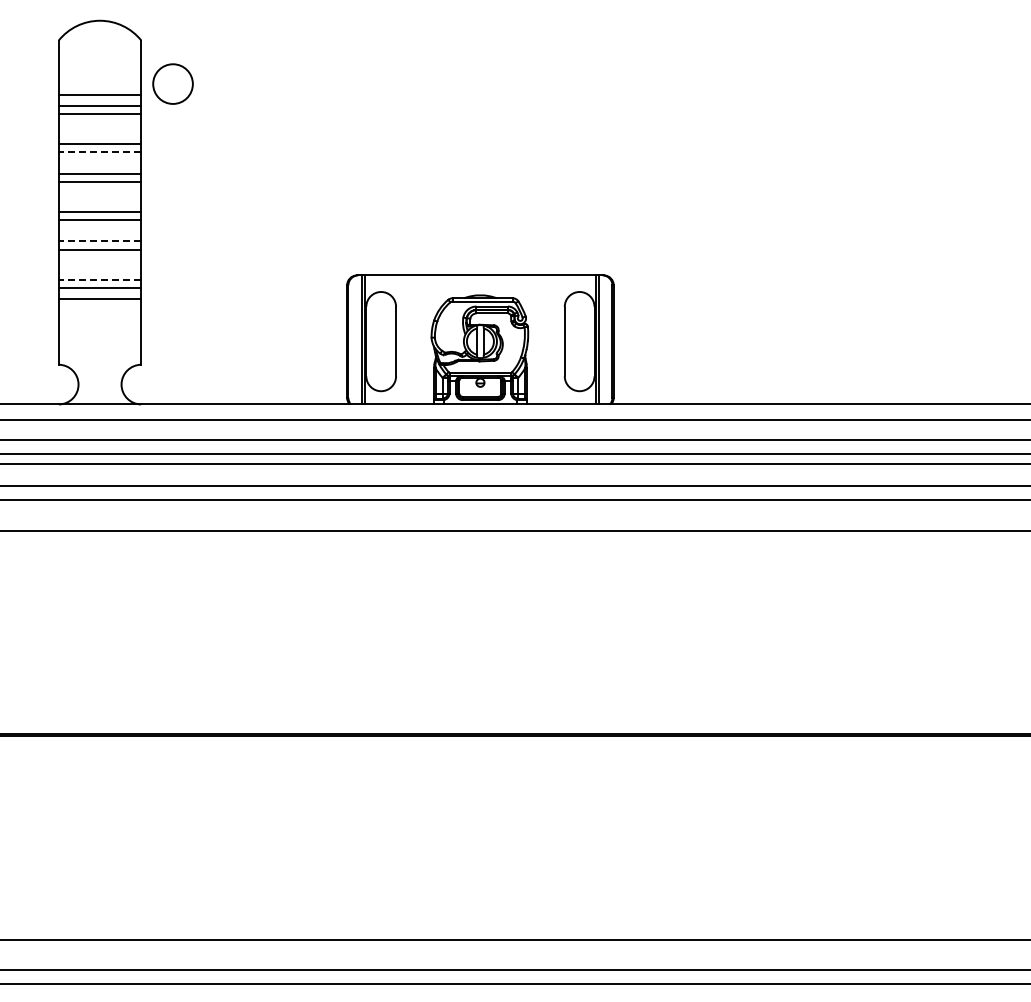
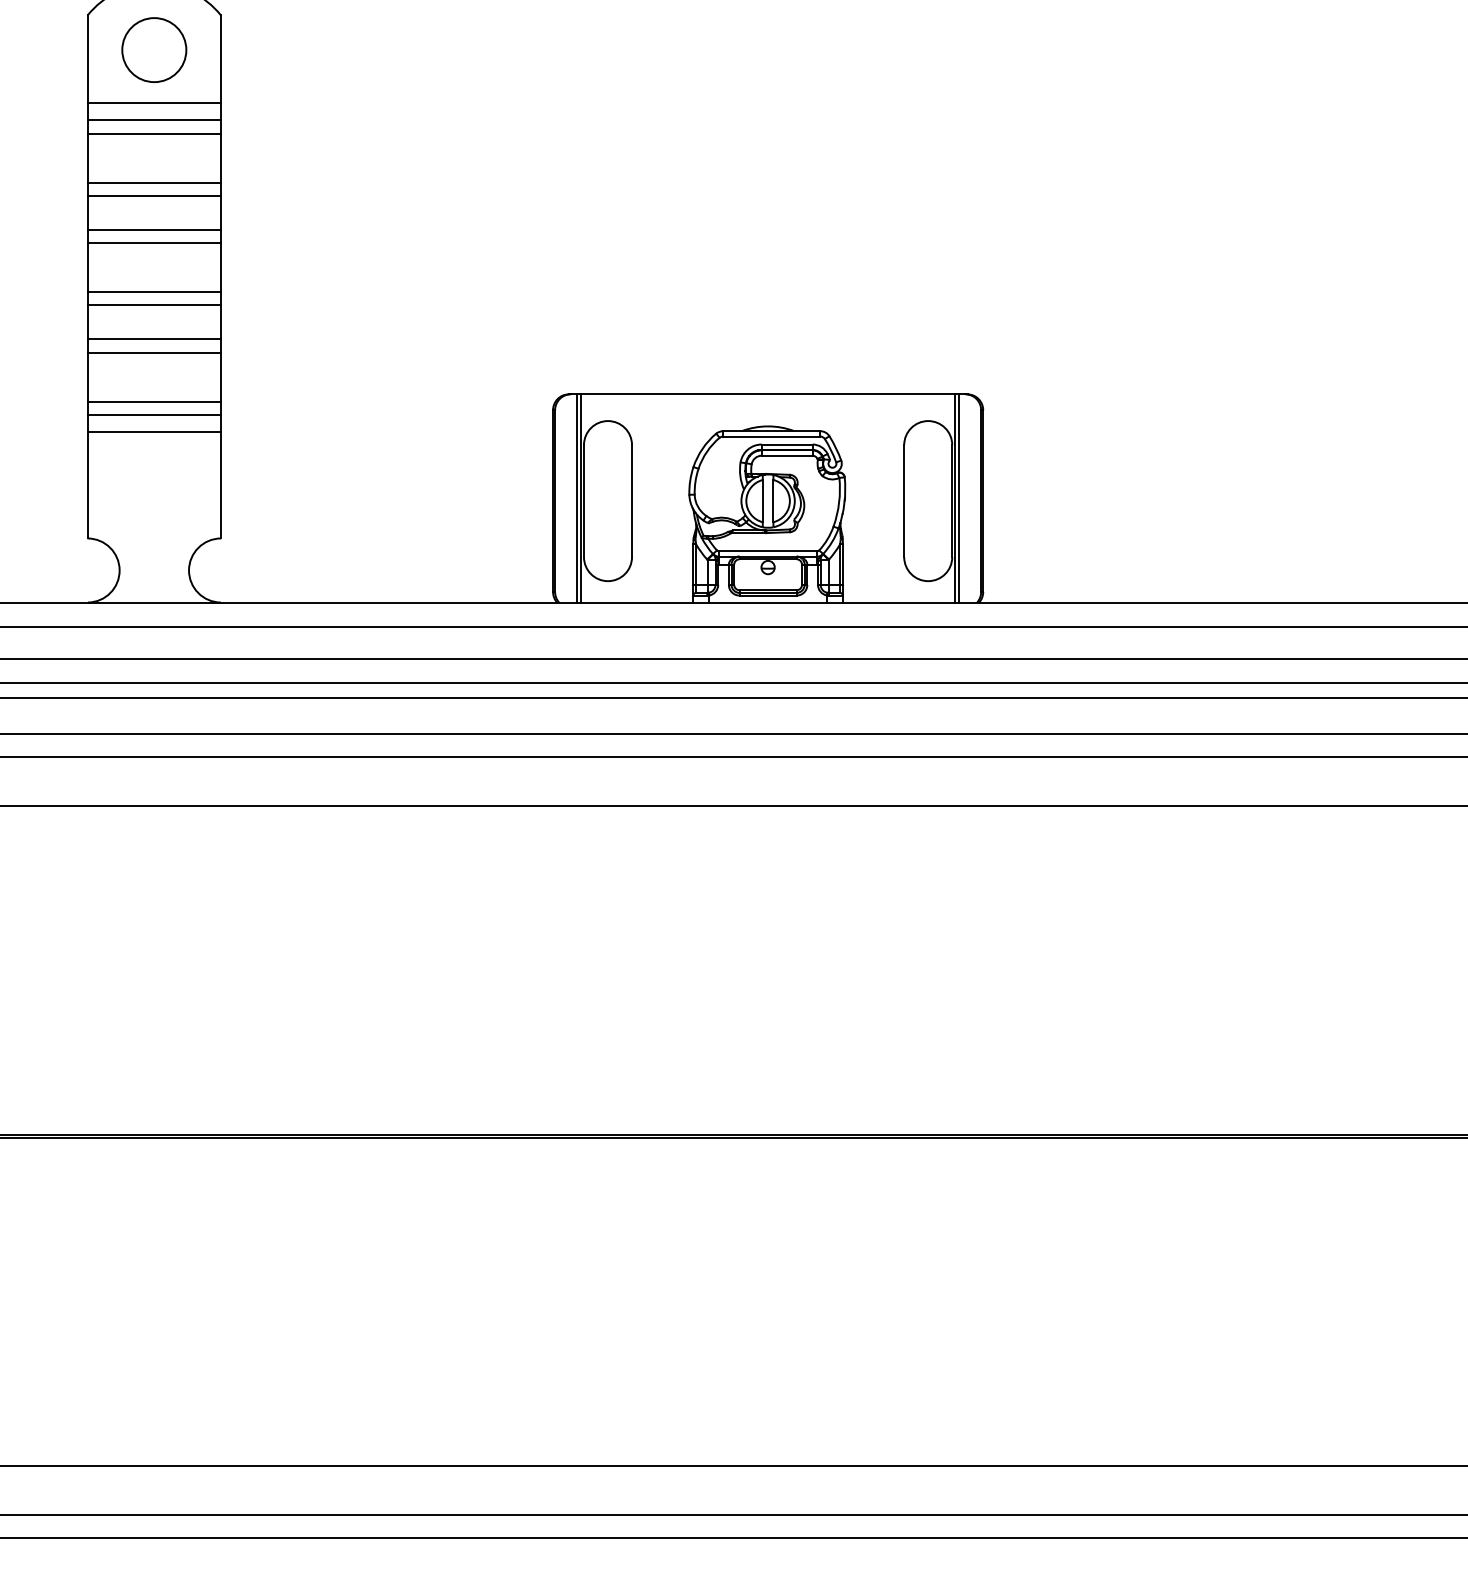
circle: (172, 83) -> (153, 49), moved
line: (99, 152) -> (153, 195), dashed -> solid
line: (99, 241) -> (153, 339), dashed -> solid
line: (99, 279) -> (153, 400), dashed -> solid

